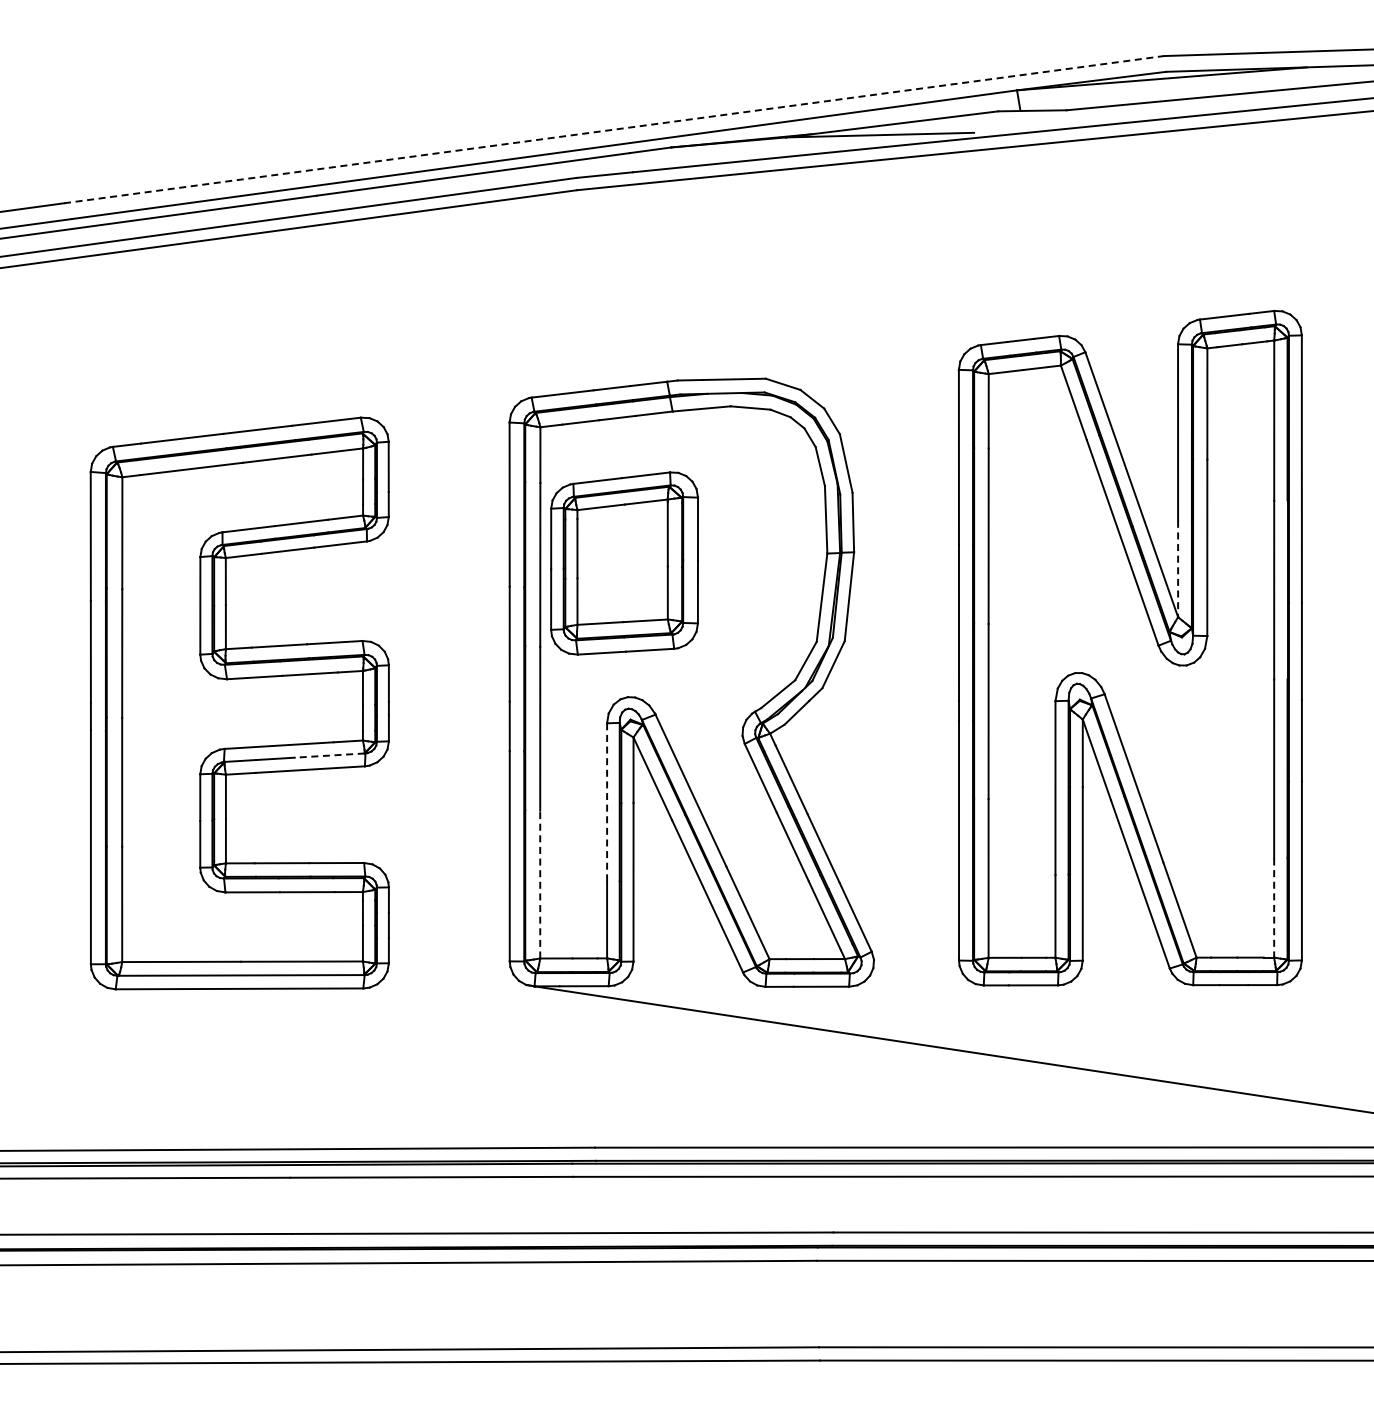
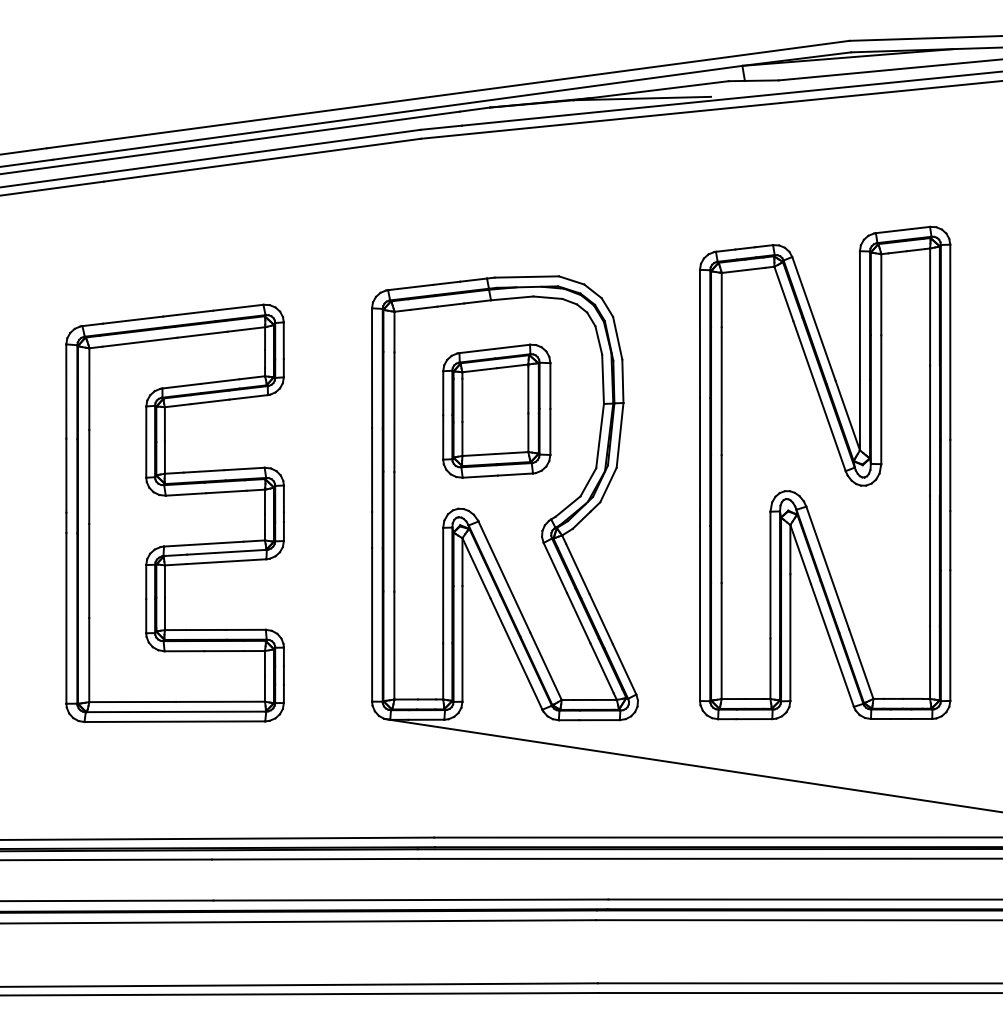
line: (613, 129) -> (447, 94), dashed -> solid
part: (624, 563) -> (496, 411), moved
line: (1178, 569) -> (860, 415), dashed -> solid
line: (329, 755) -> (240, 551), dashed -> solid
line: (607, 802) -> (443, 585), dashed -> solid
line: (540, 884) -> (394, 645), dashed -> solid
line: (1274, 908) -> (930, 663), dashed -> solid

